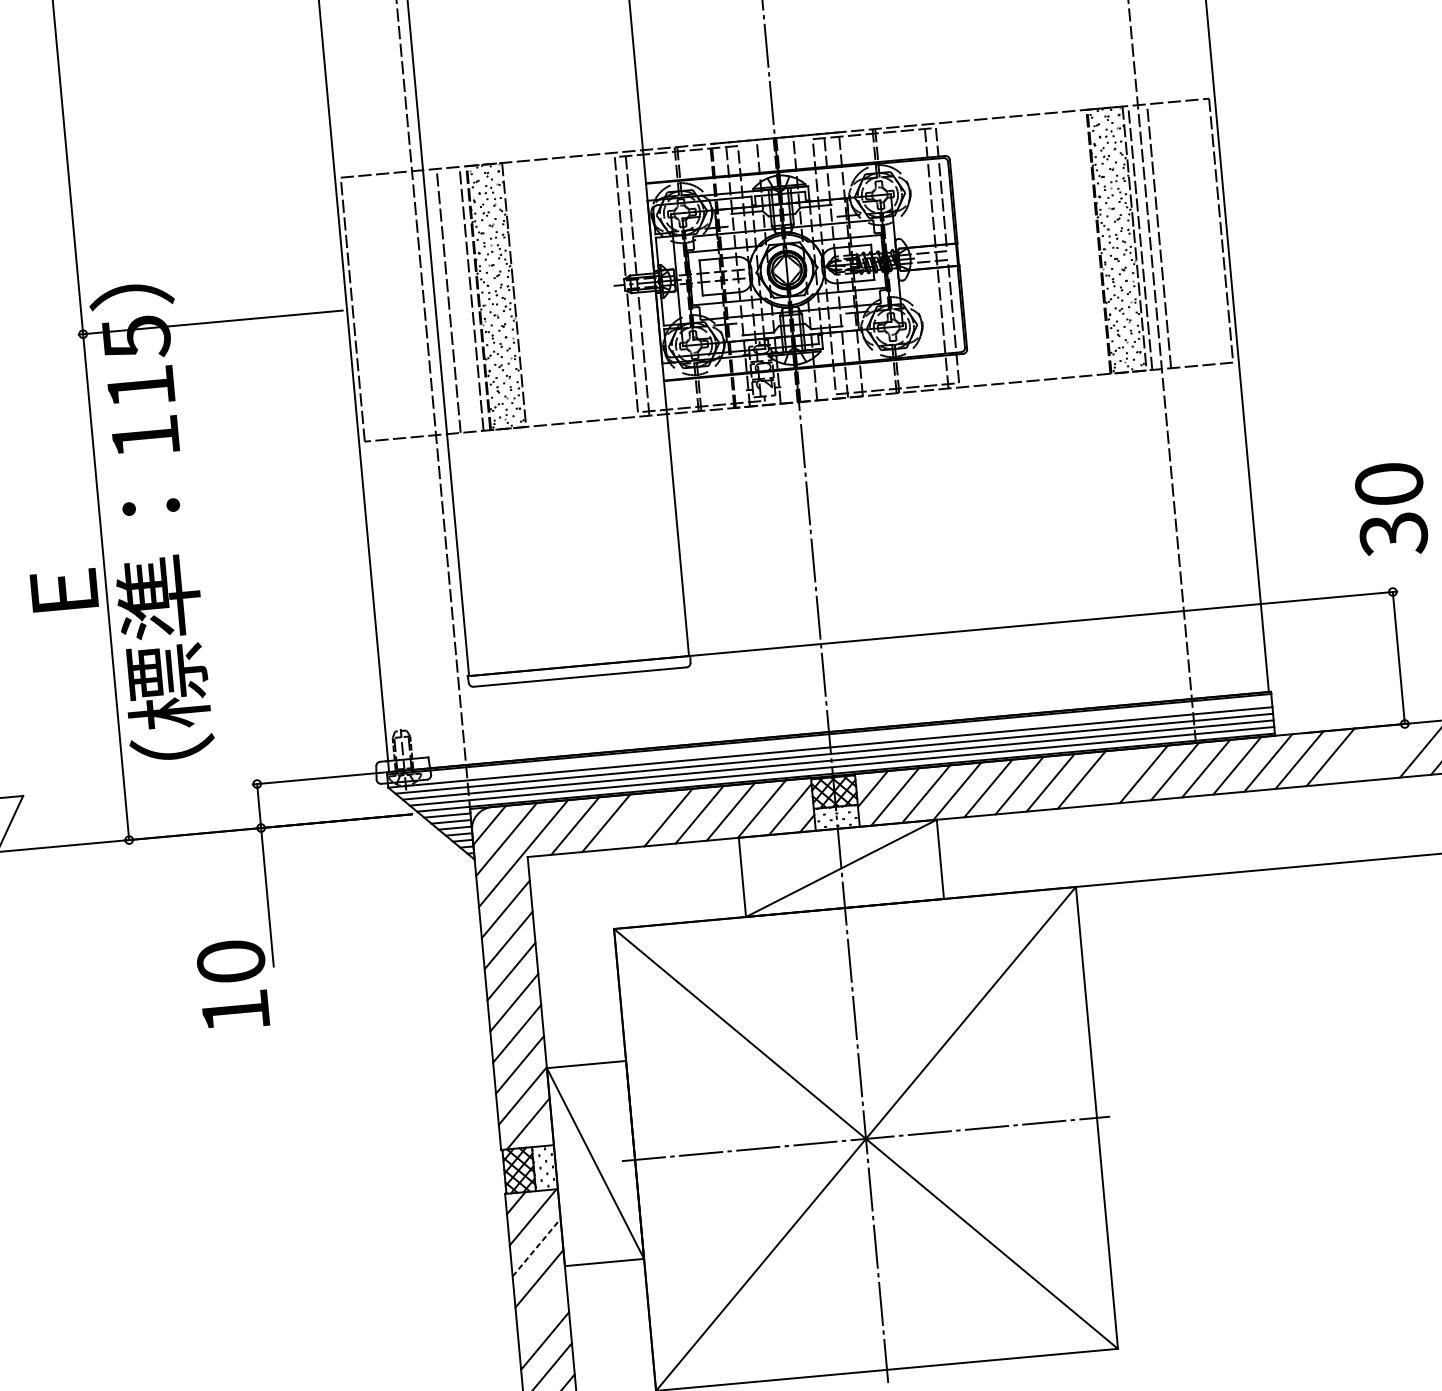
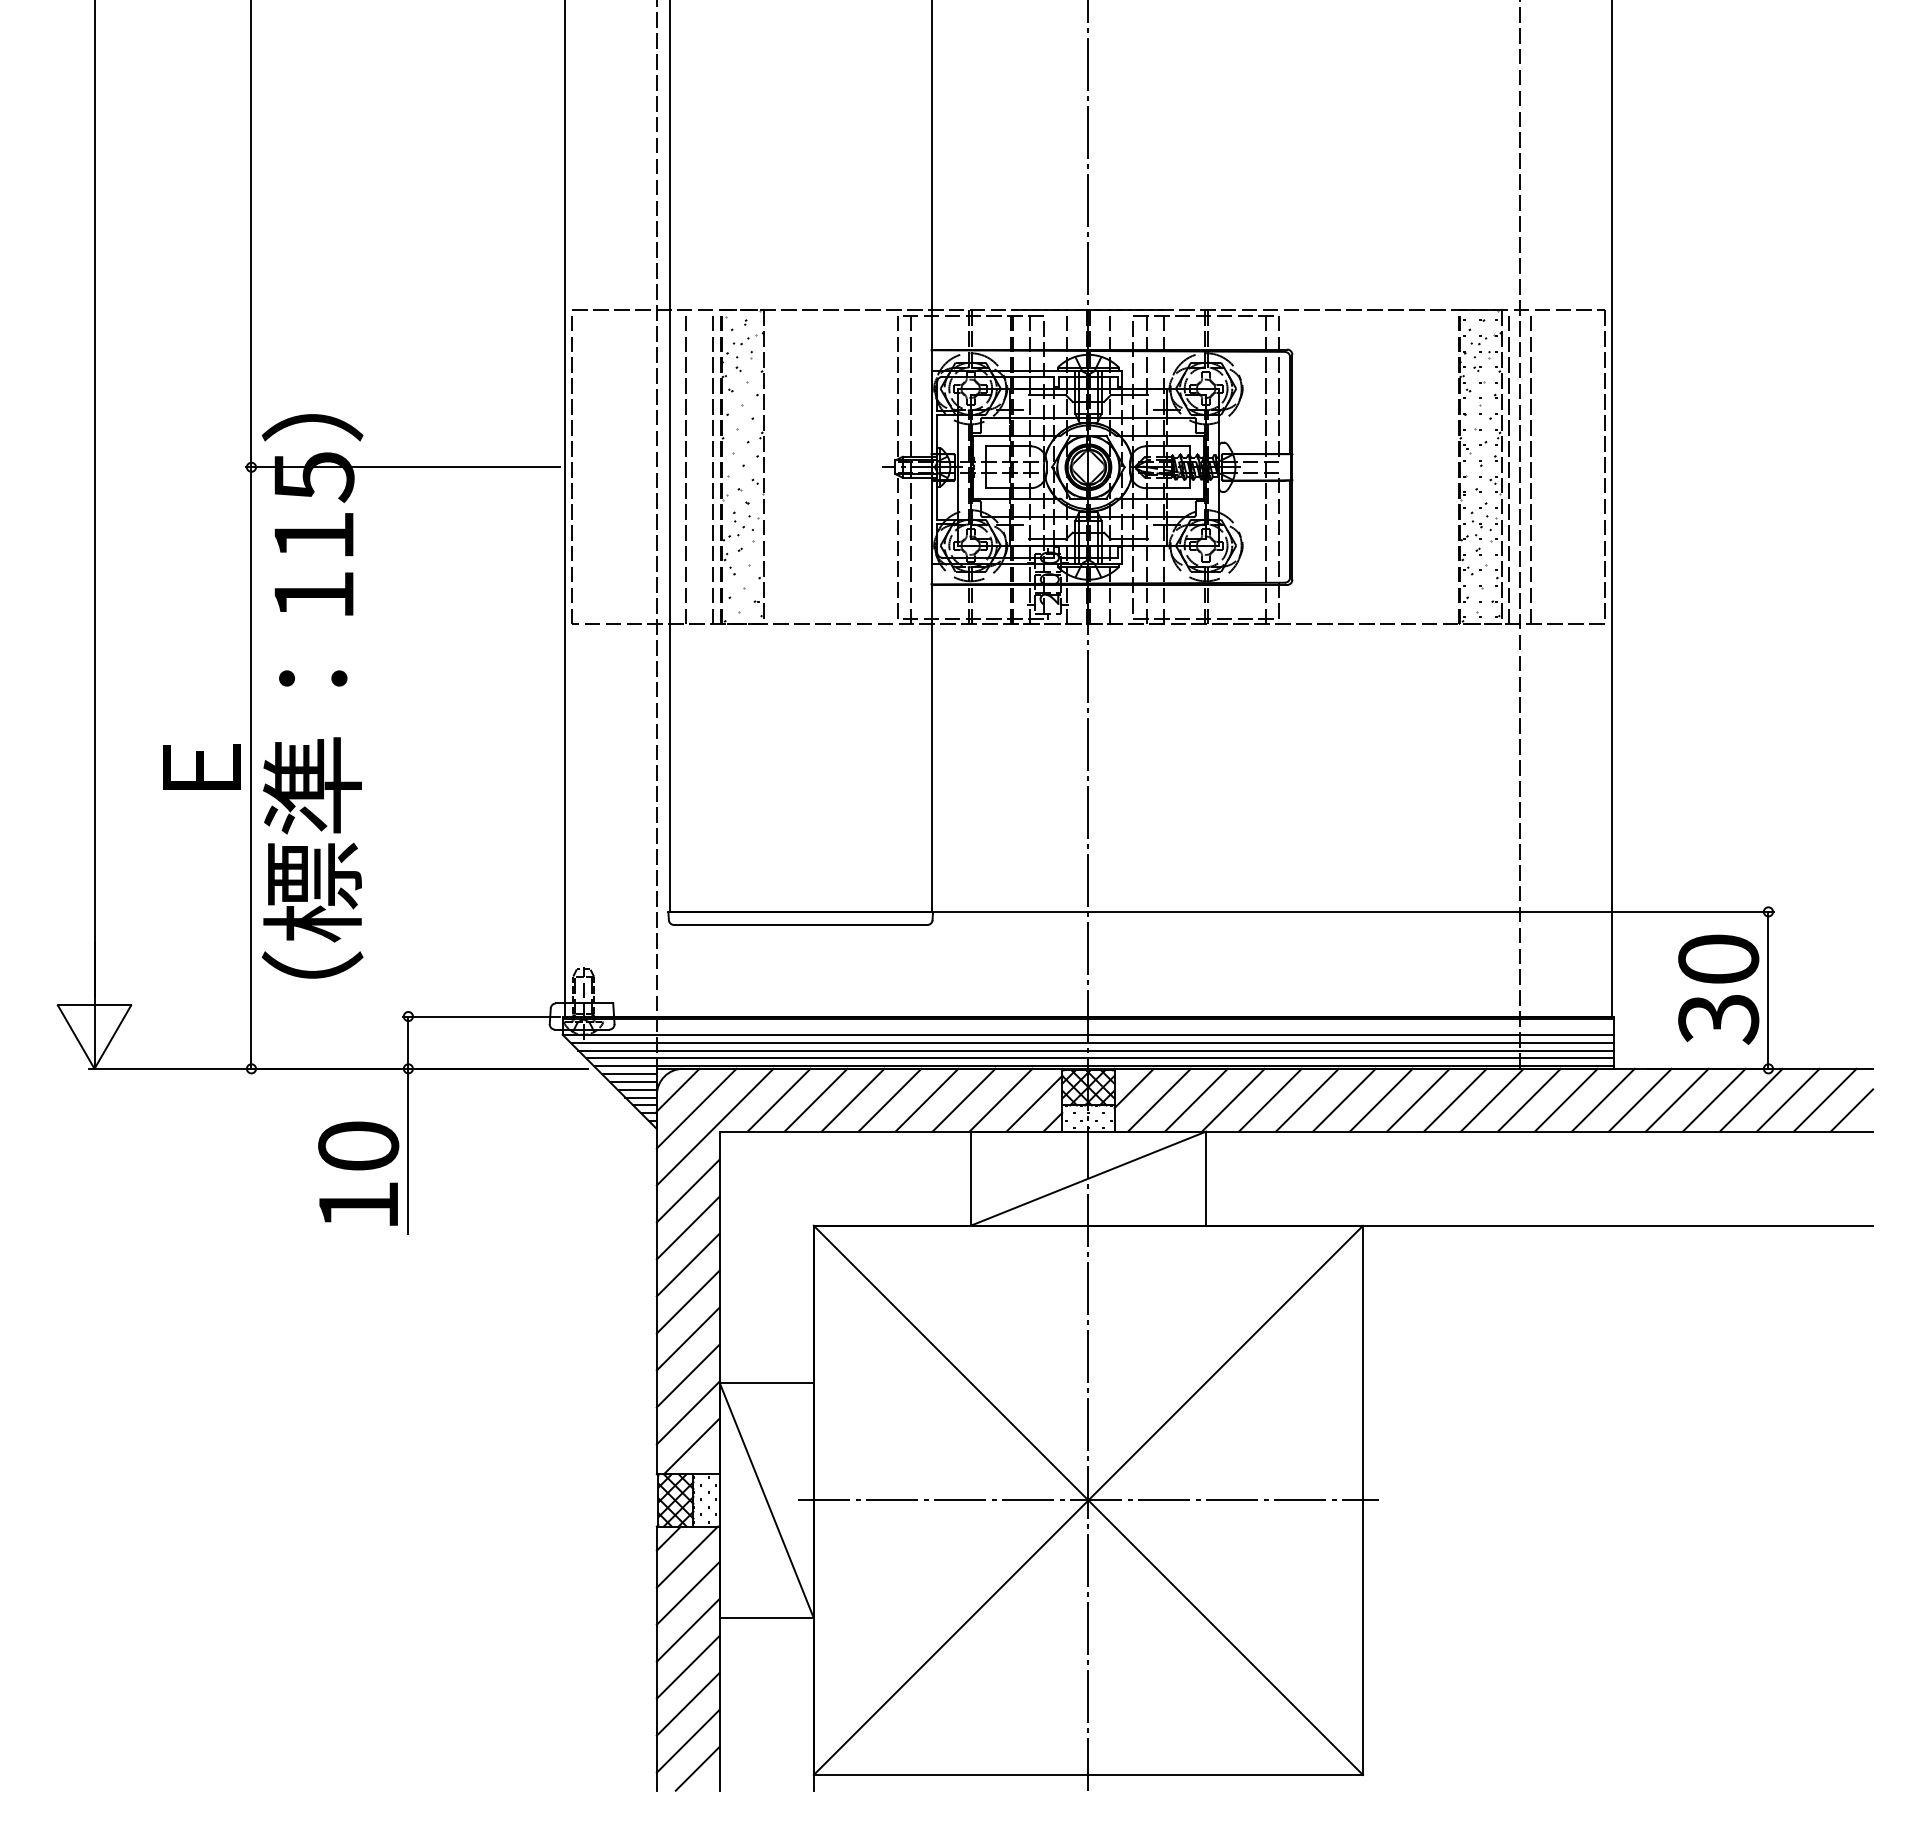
text: (1391, 509) -> (1718, 989), moved
line: (1392, 751) -> (1750, 1099), added
line: (1360, 753) -> (1713, 1099), added
line: (1112, 776) -> (1418, 1099), added
line: (636, 819) -> (852, 1099), added
text: (233, 984) -> (358, 1173), moved
line: (536, 1247) -> (688, 1593), dashed -> solid
line: (541, 1309) -> (687, 1666), added

